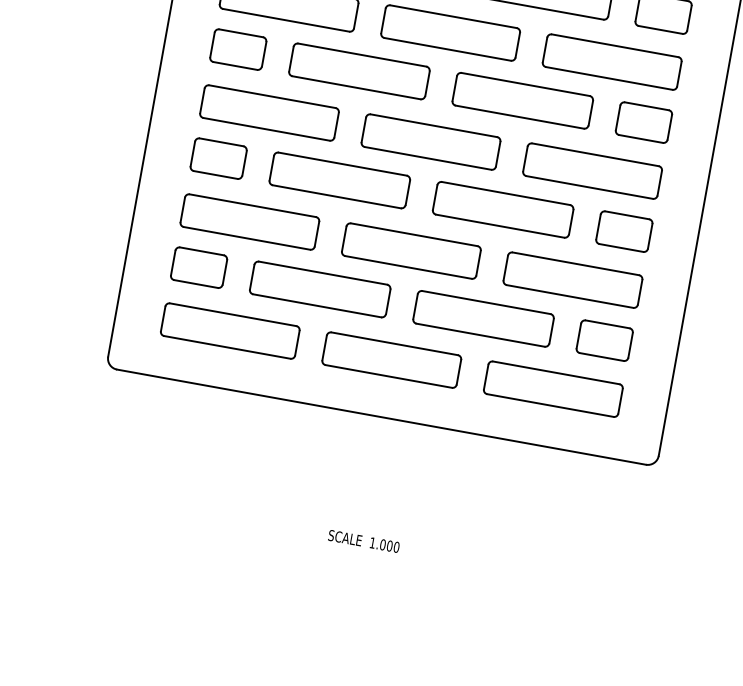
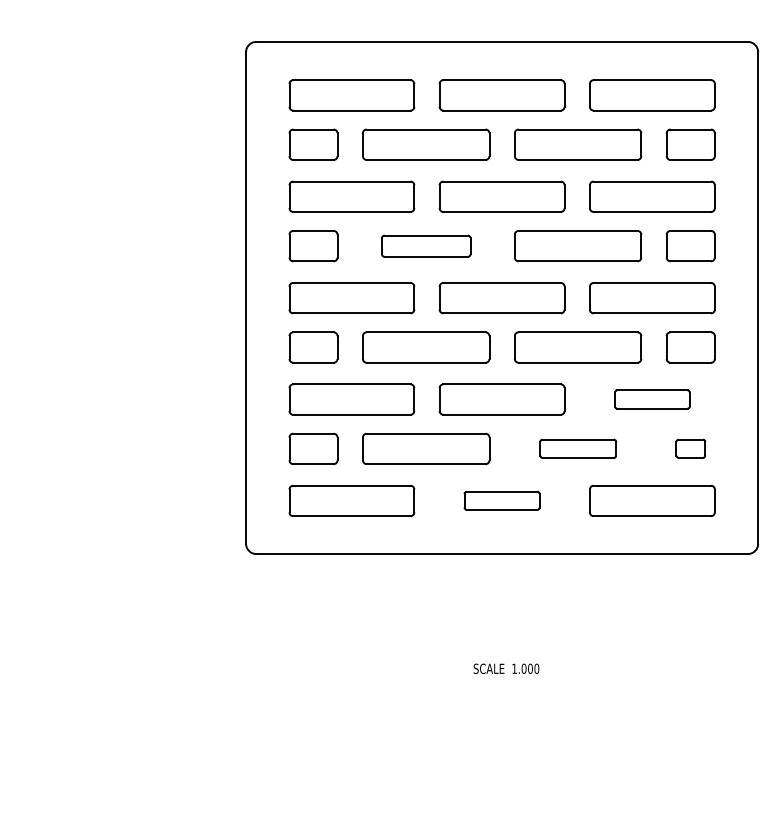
part: (359, 71) -> (426, 246), size x0.7
part: (573, 280) -> (652, 399), size x0.6
part: (484, 318) -> (578, 448), size x0.6
part: (604, 340) -> (690, 448), size x0.6
part: (391, 359) -> (501, 500), size x0.6

